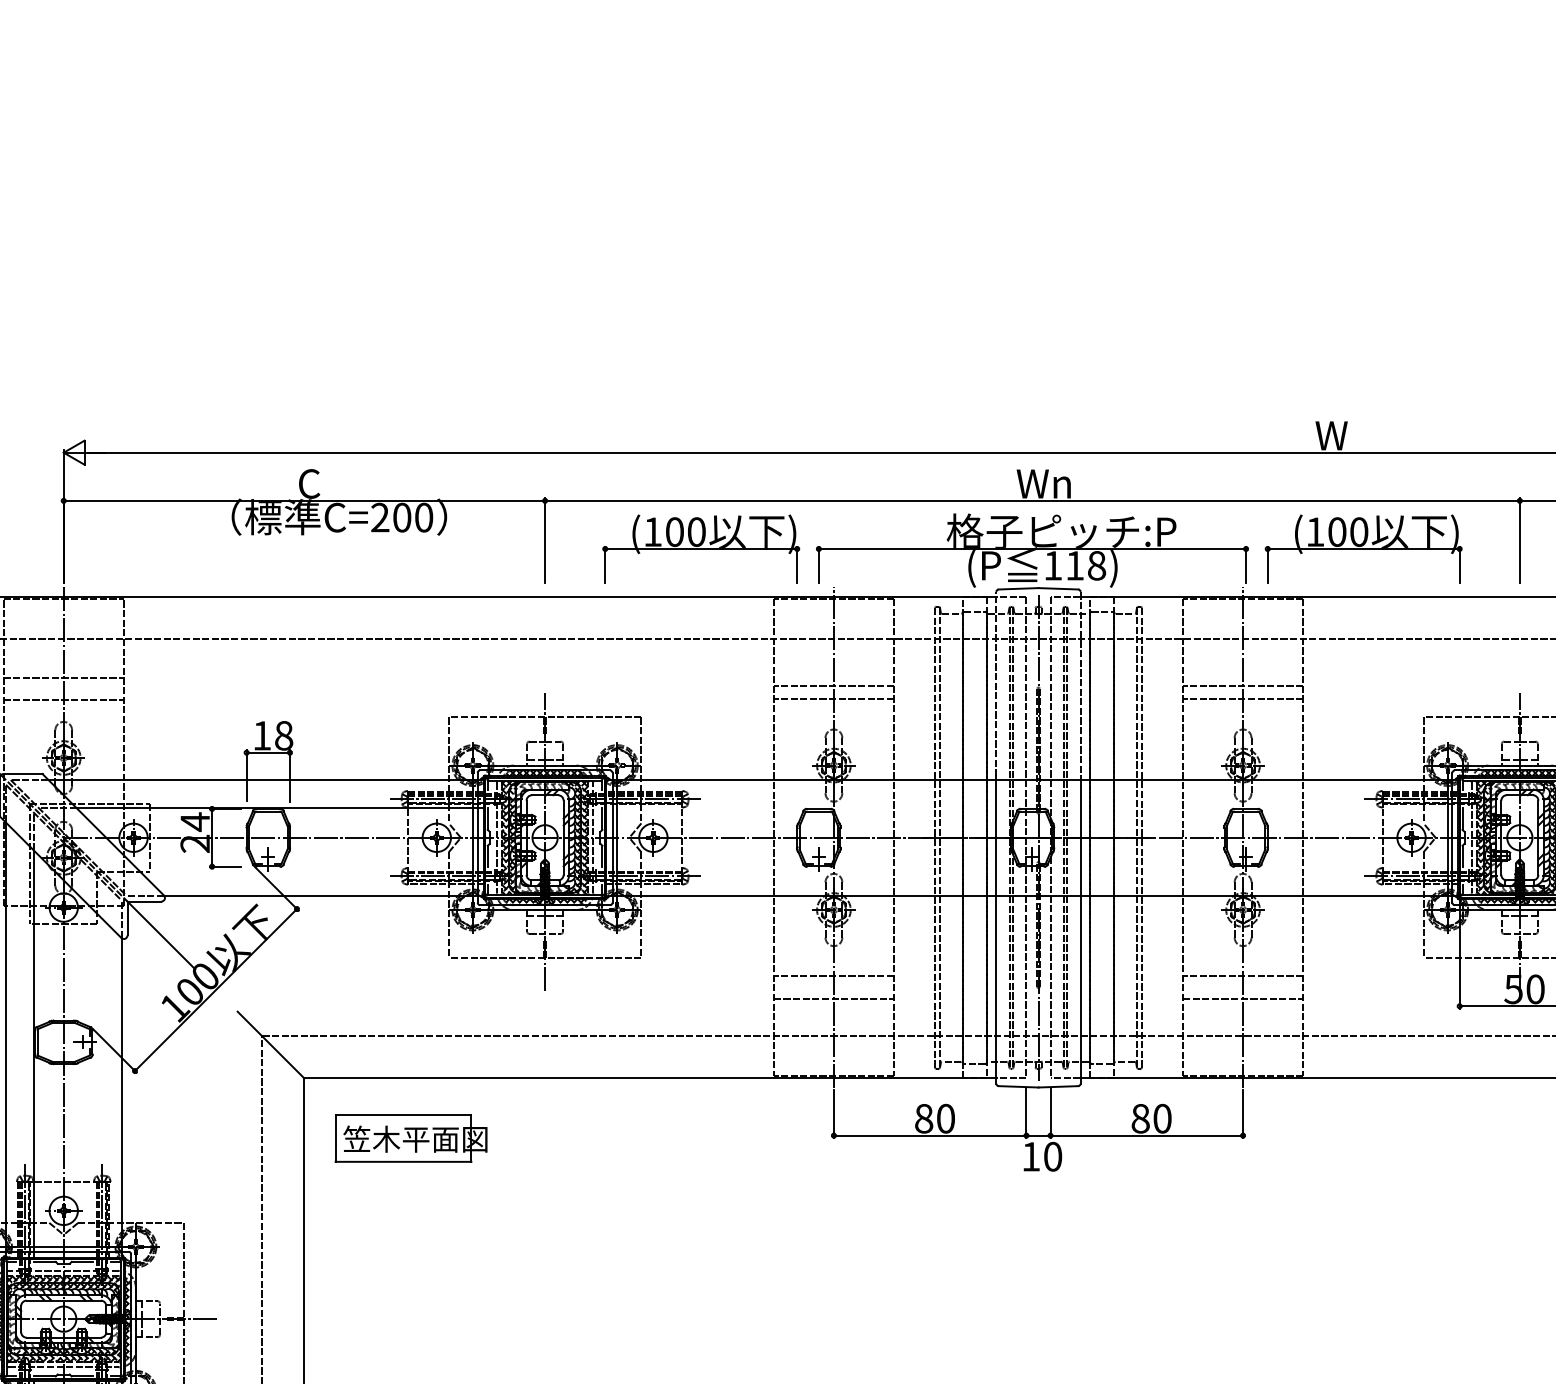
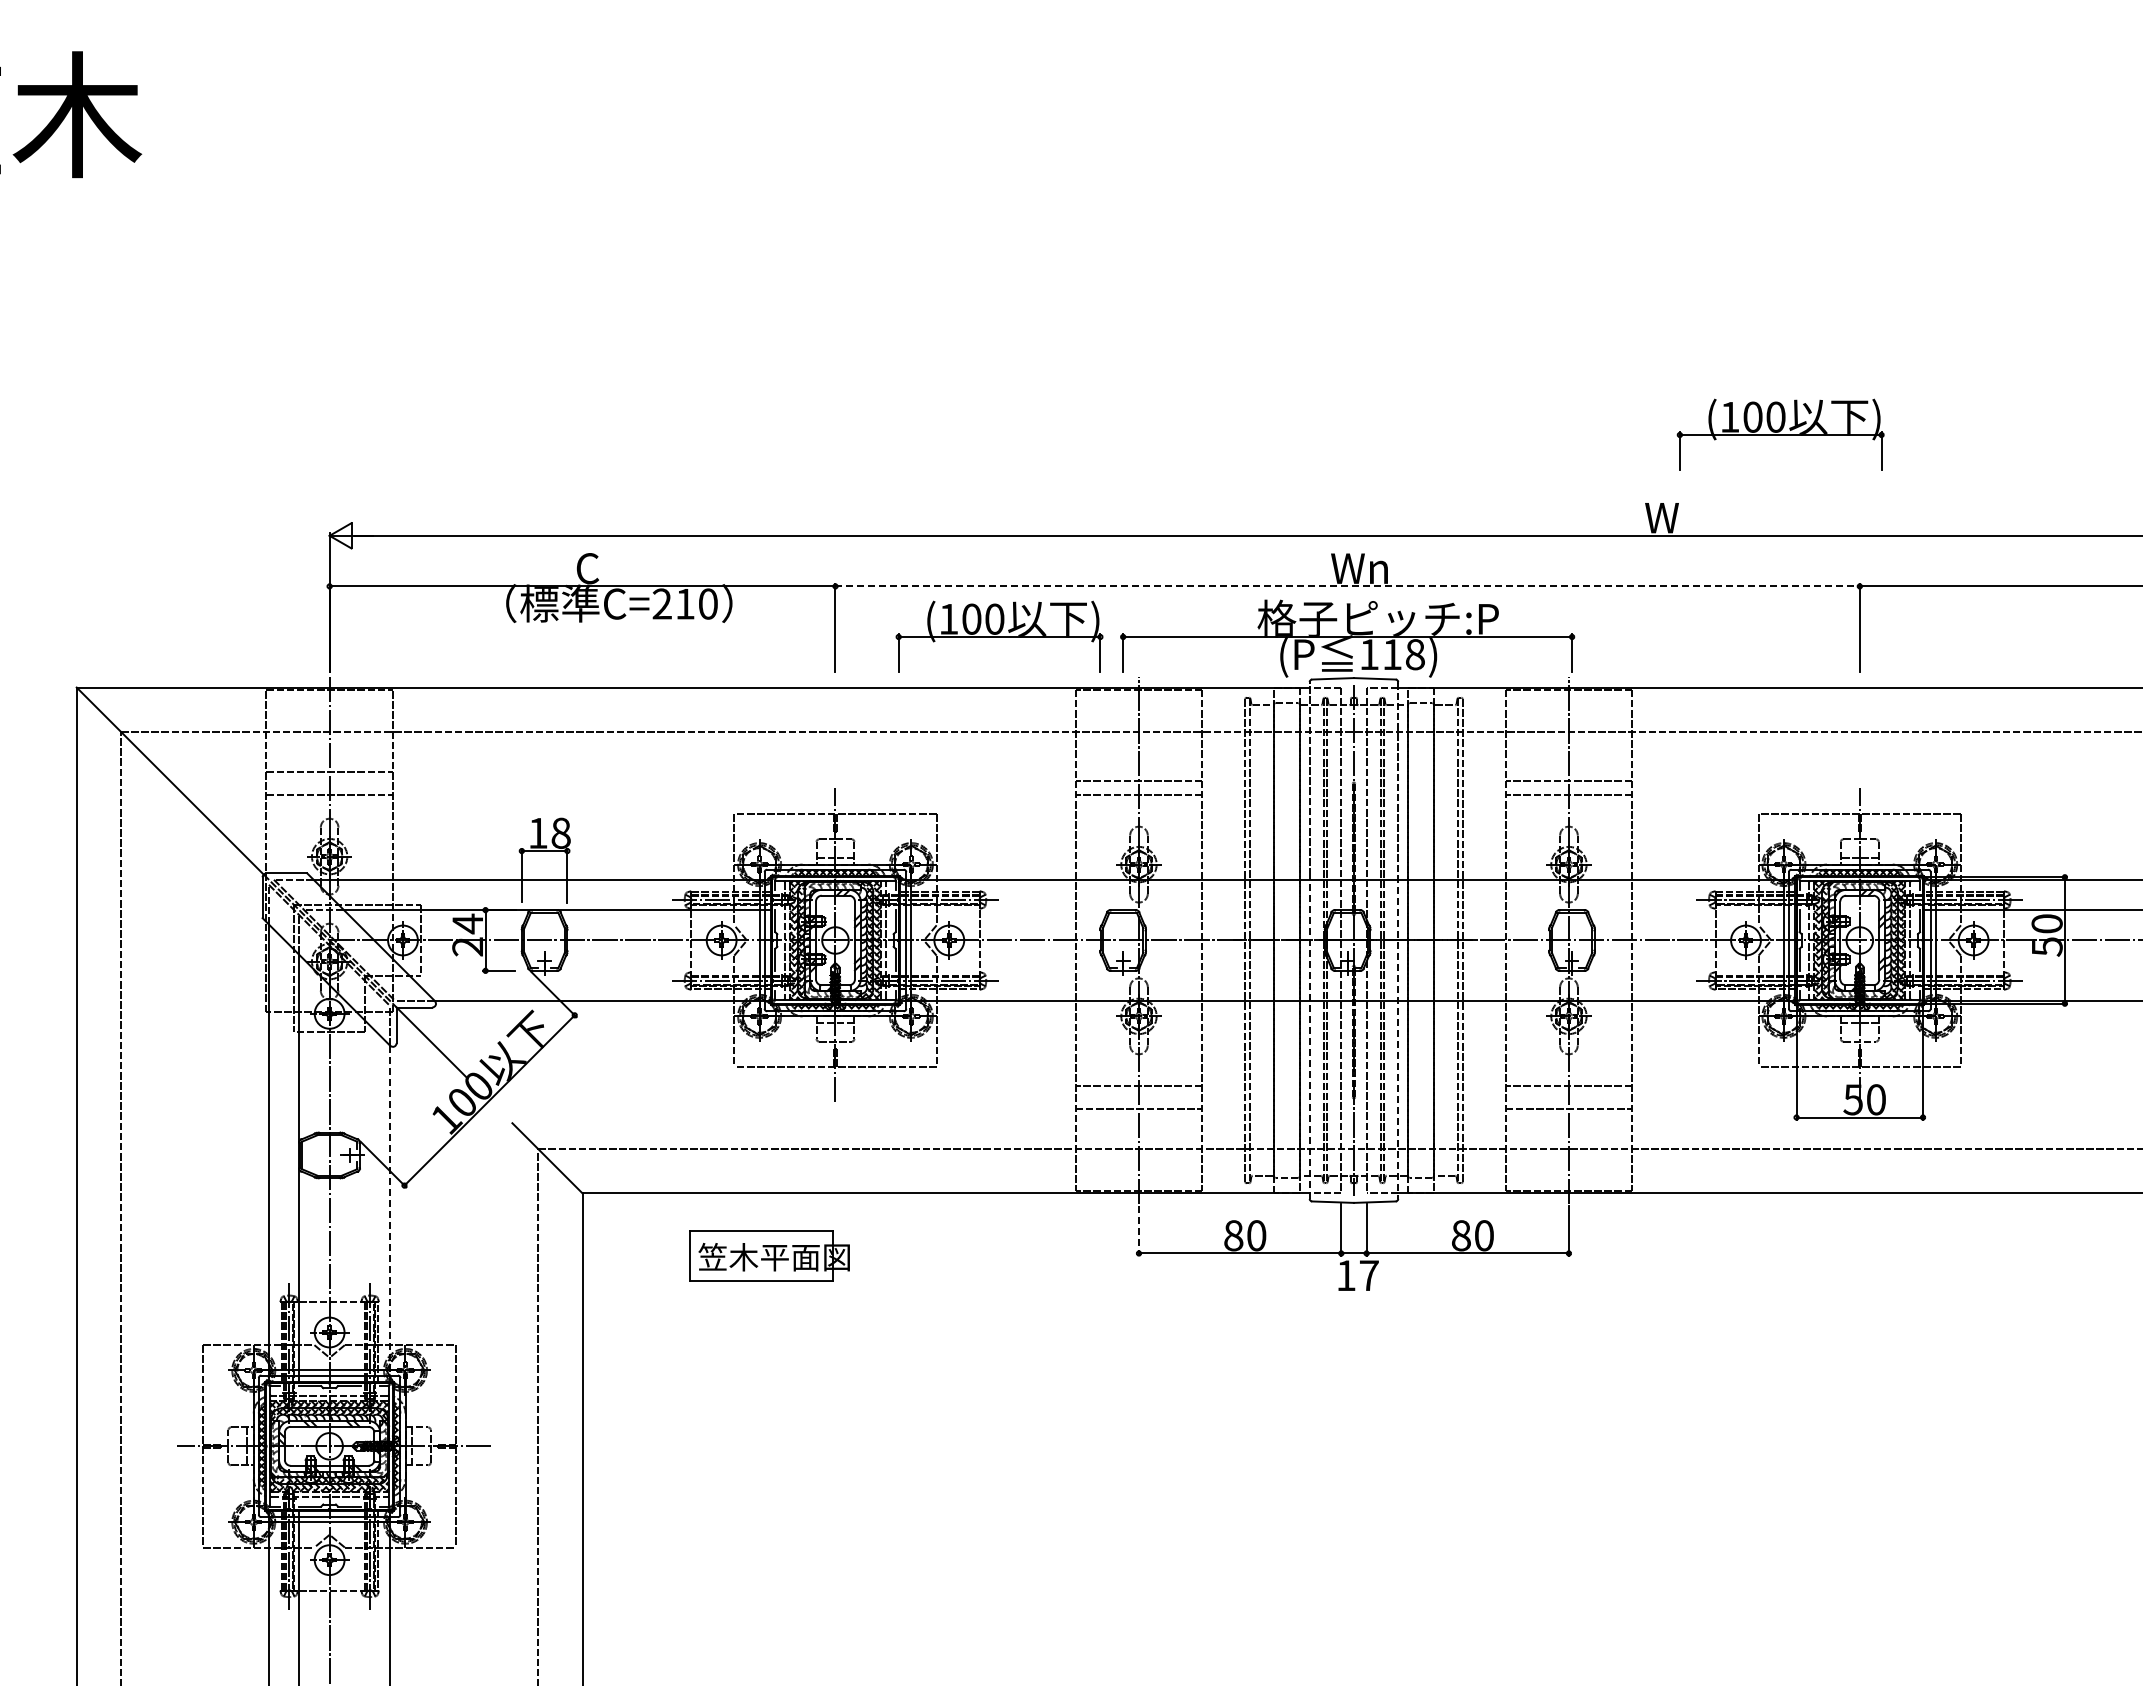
line: (1033, 500) -> (1348, 586), solid -> dashed
text: (402, 517) -> (685, 603), C=200 -> C=210
part: (1363, 548) -> (1780, 434), moved
line: (996, 929) -> (1309, 1036), solid -> dashed
line: (1080, 930) -> (1398, 1037), solid -> dashed
line: (121, 1098) -> (390, 1214), solid -> dashed
line: (833, 1114) -> (1138, 1231), solid -> dashed
part: (410, 1137) -> (769, 1255), moved
text: (1053, 1156) -> (1369, 1275), 10 -> 17

